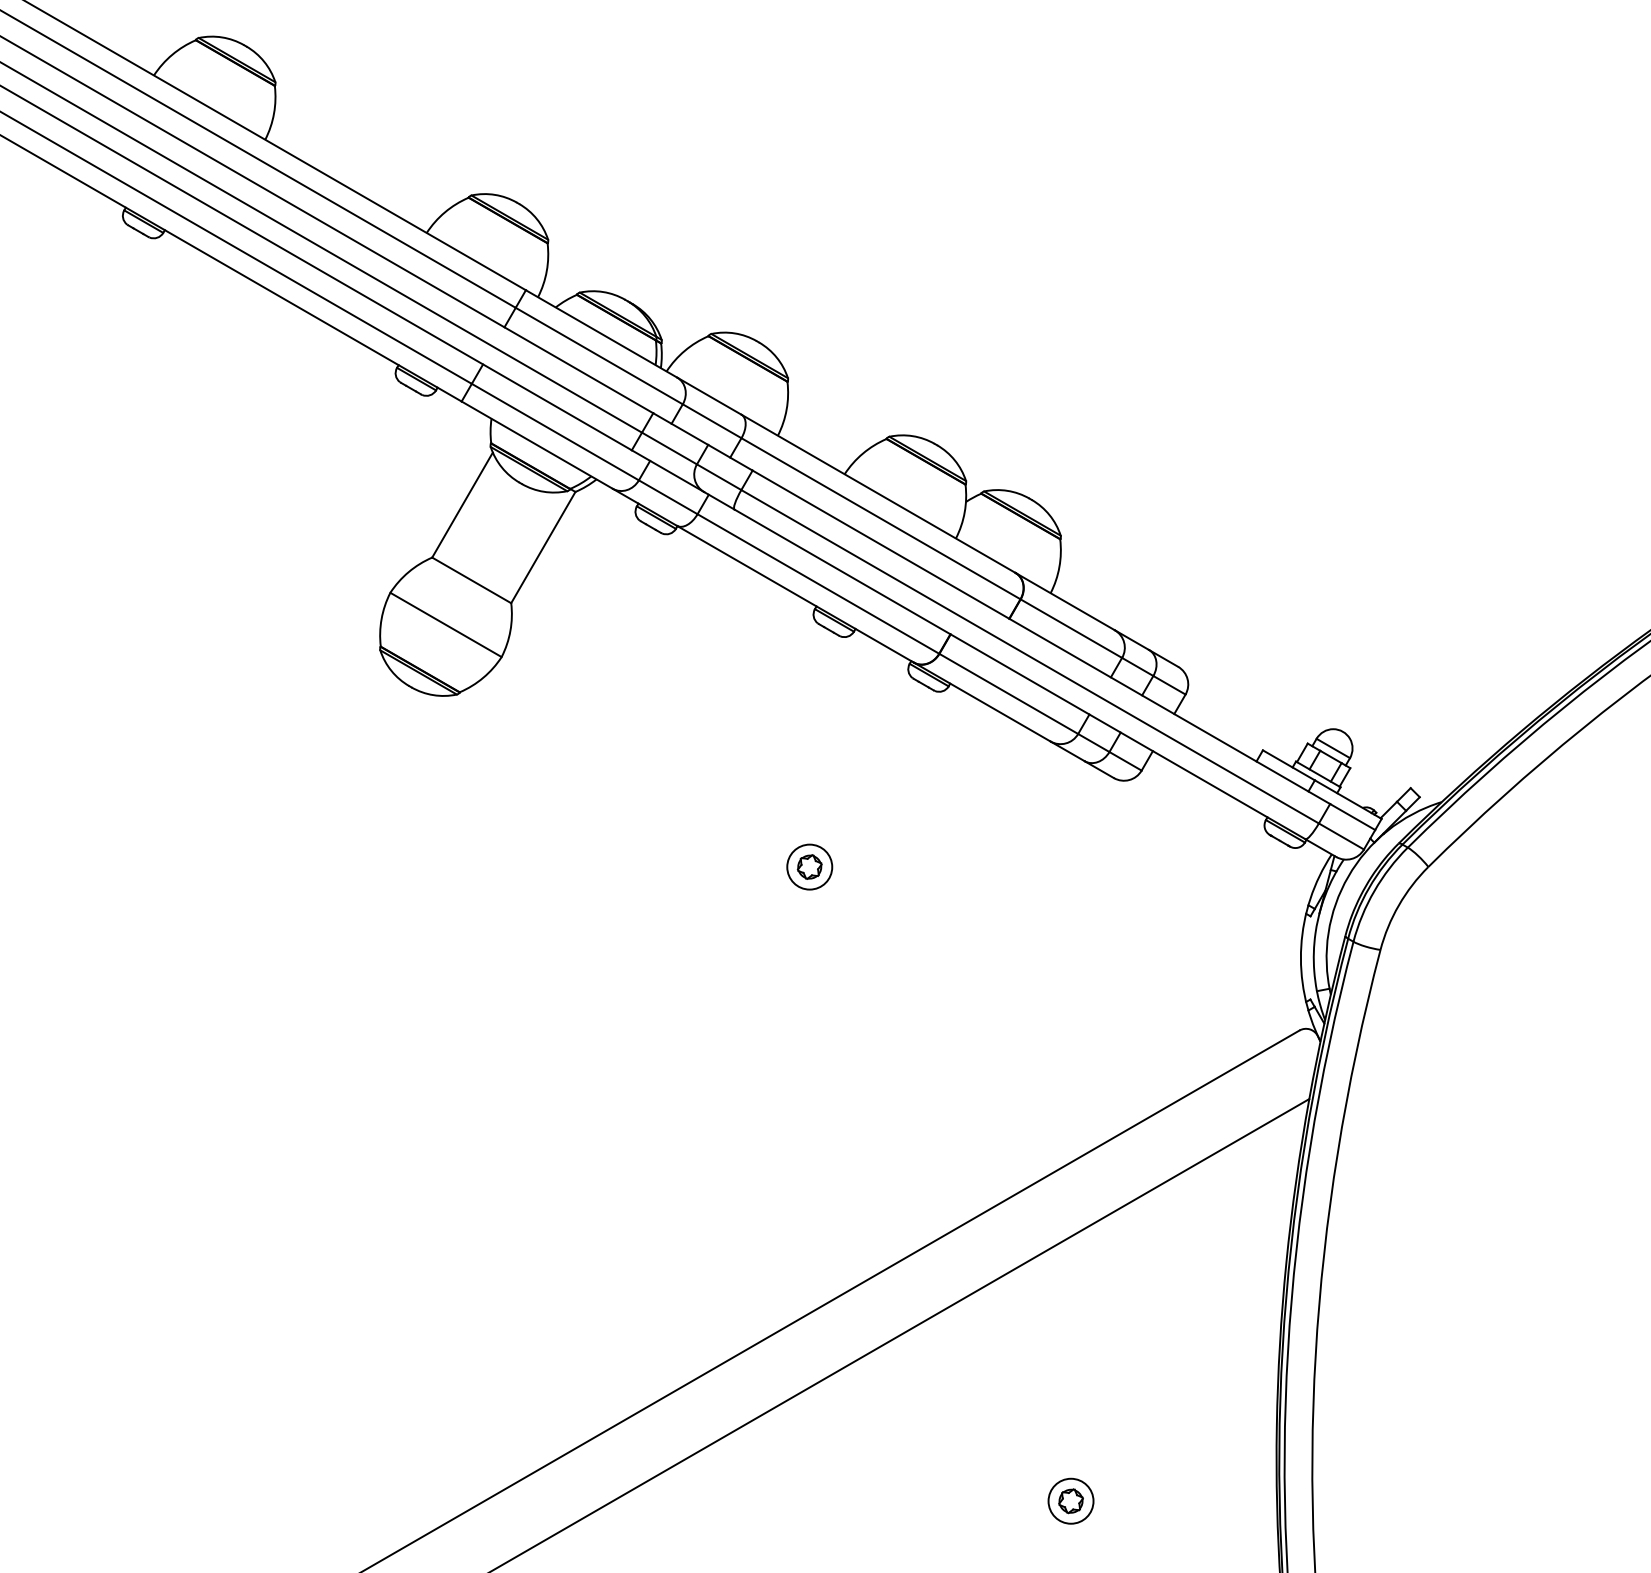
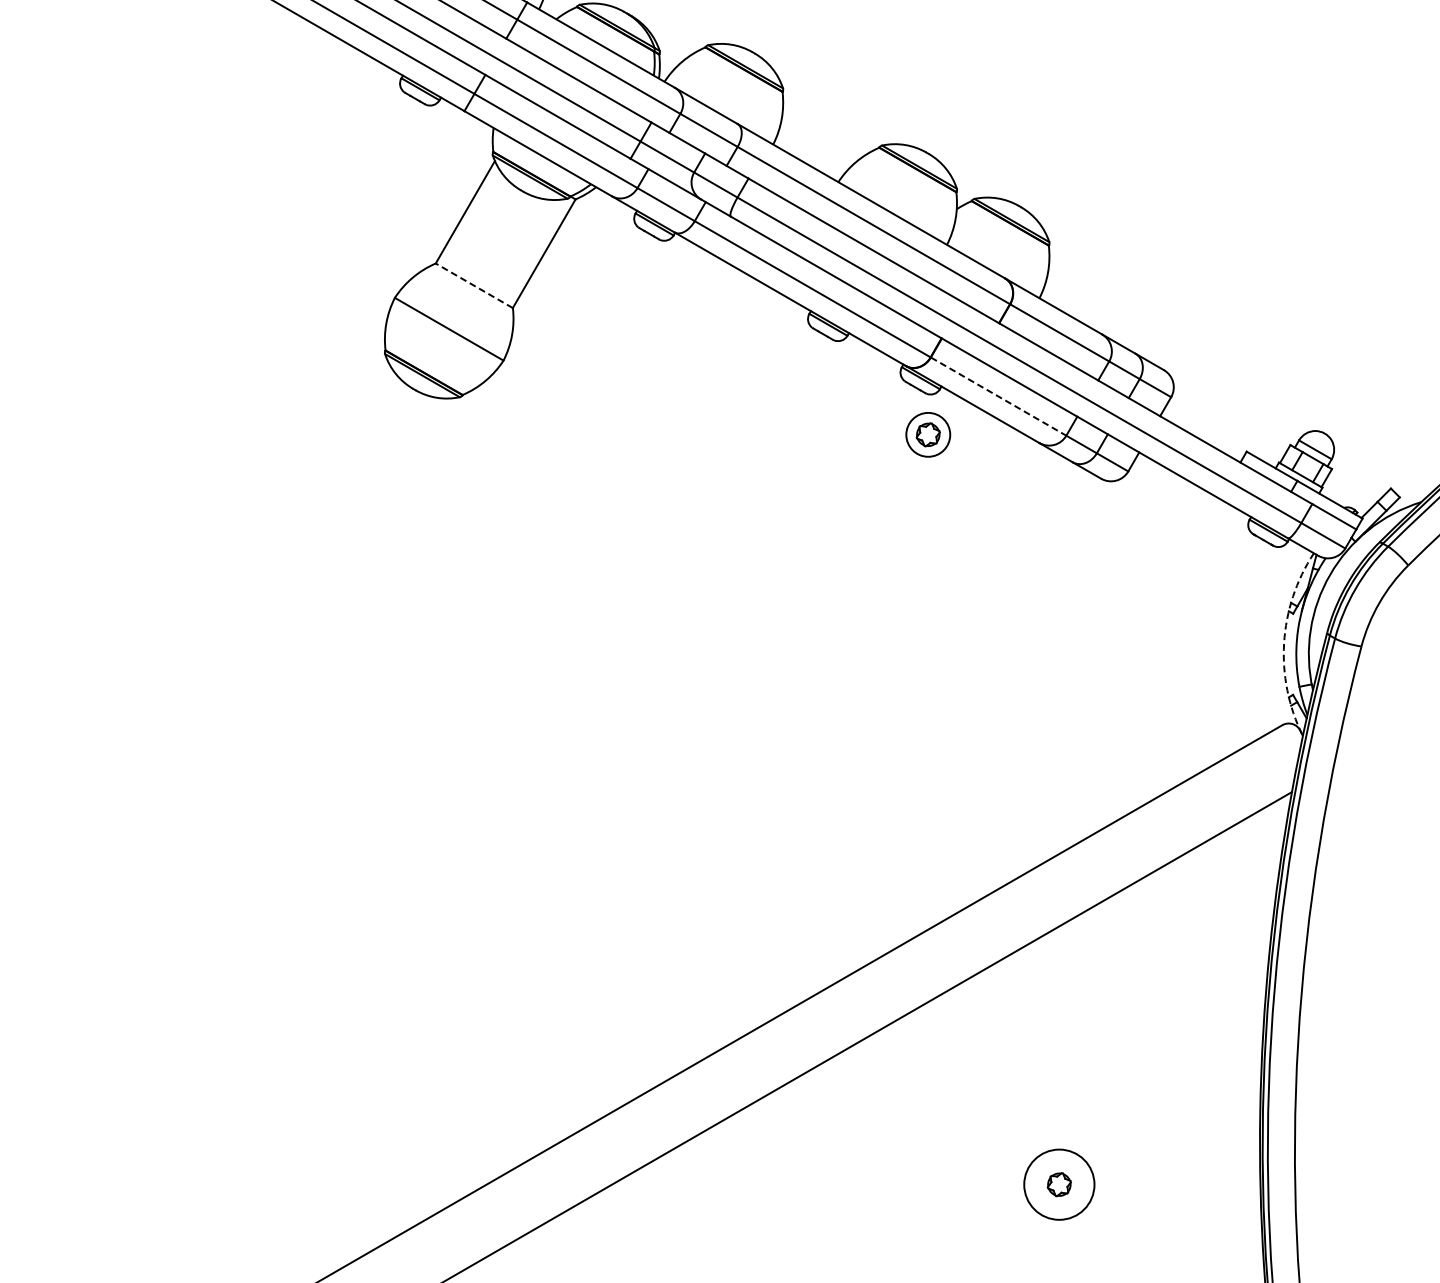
line: (471, 580) -> (474, 285), solid -> dashed
line: (1009, 694) -> (999, 397), solid -> dashed
part: (809, 866) -> (928, 434), moved
arc: (1301, 946) -> (1284, 643), solid -> dashed
circle: (1070, 1500) -> (1058, 1183), size x1.6

